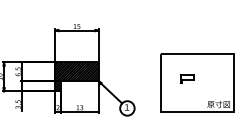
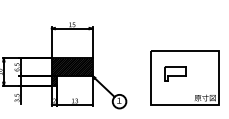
part: (186, 78) -> (175, 73), size x1.67

